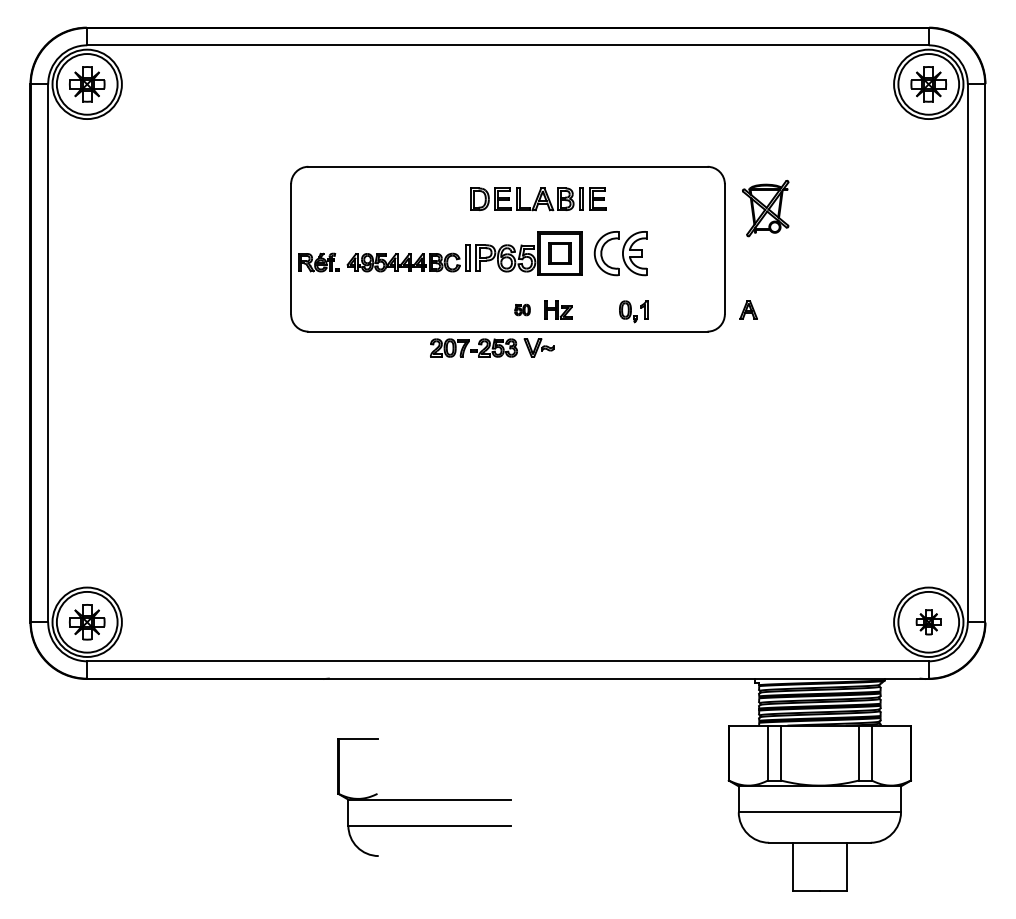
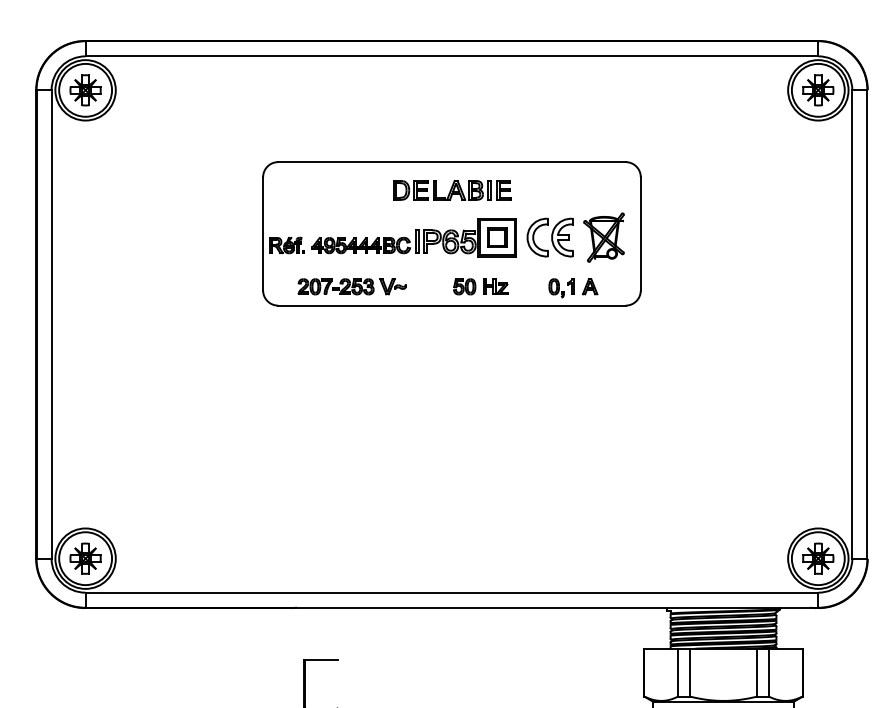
part: (538, 199) -> (452, 190), moved
part: (765, 208) -> (603, 237), moved
part: (522, 309) -> (464, 286), size x1.67
part: (748, 309) -> (589, 286), moved
part: (492, 347) -> (352, 286), moved
part: (928, 622) -> (818, 558), size x1.43

